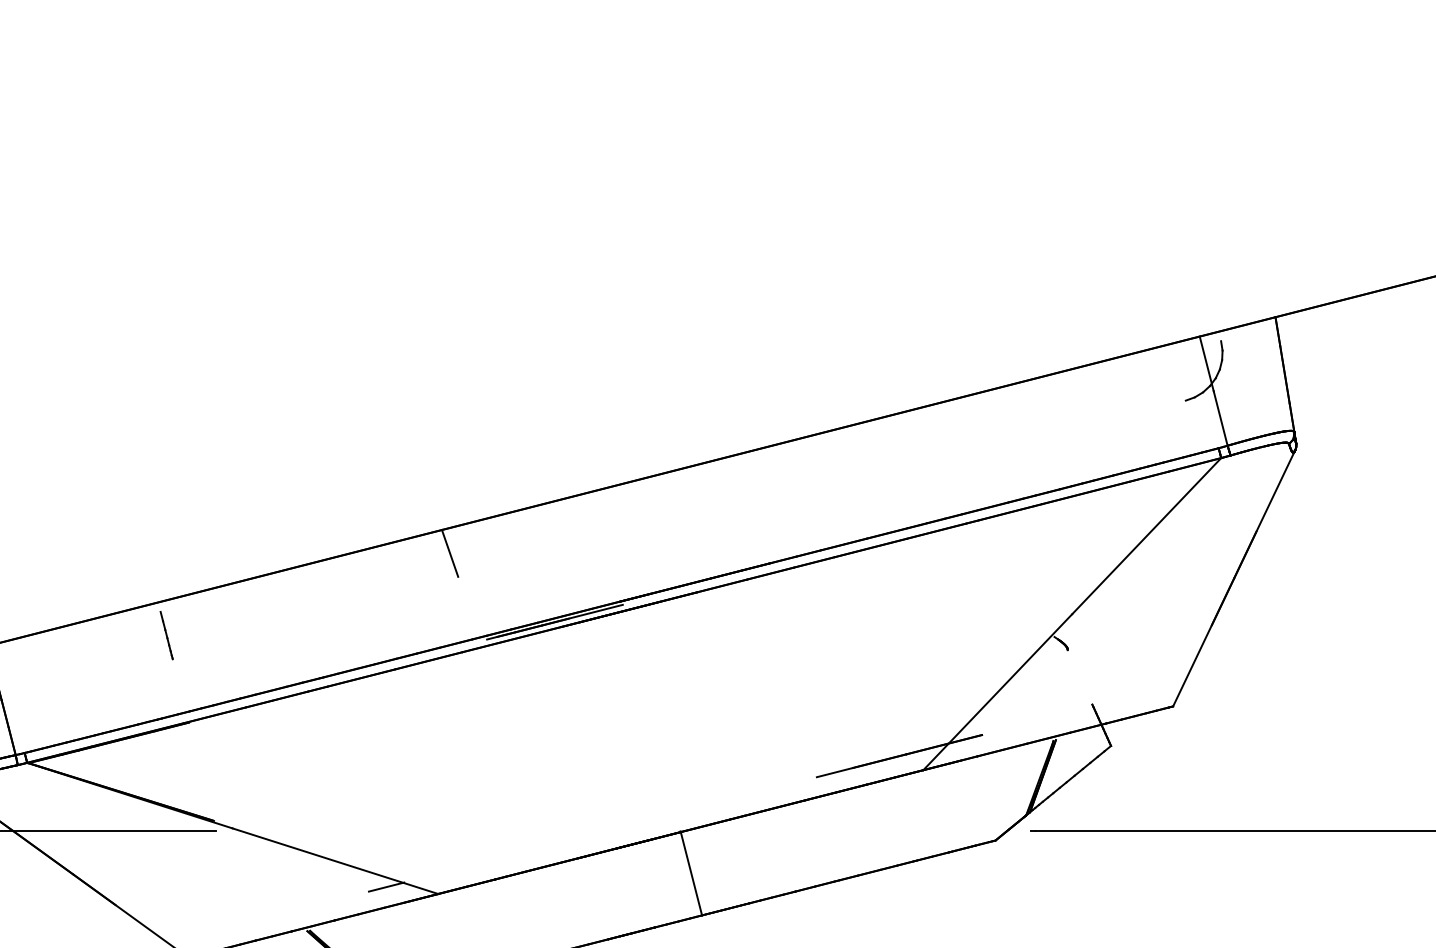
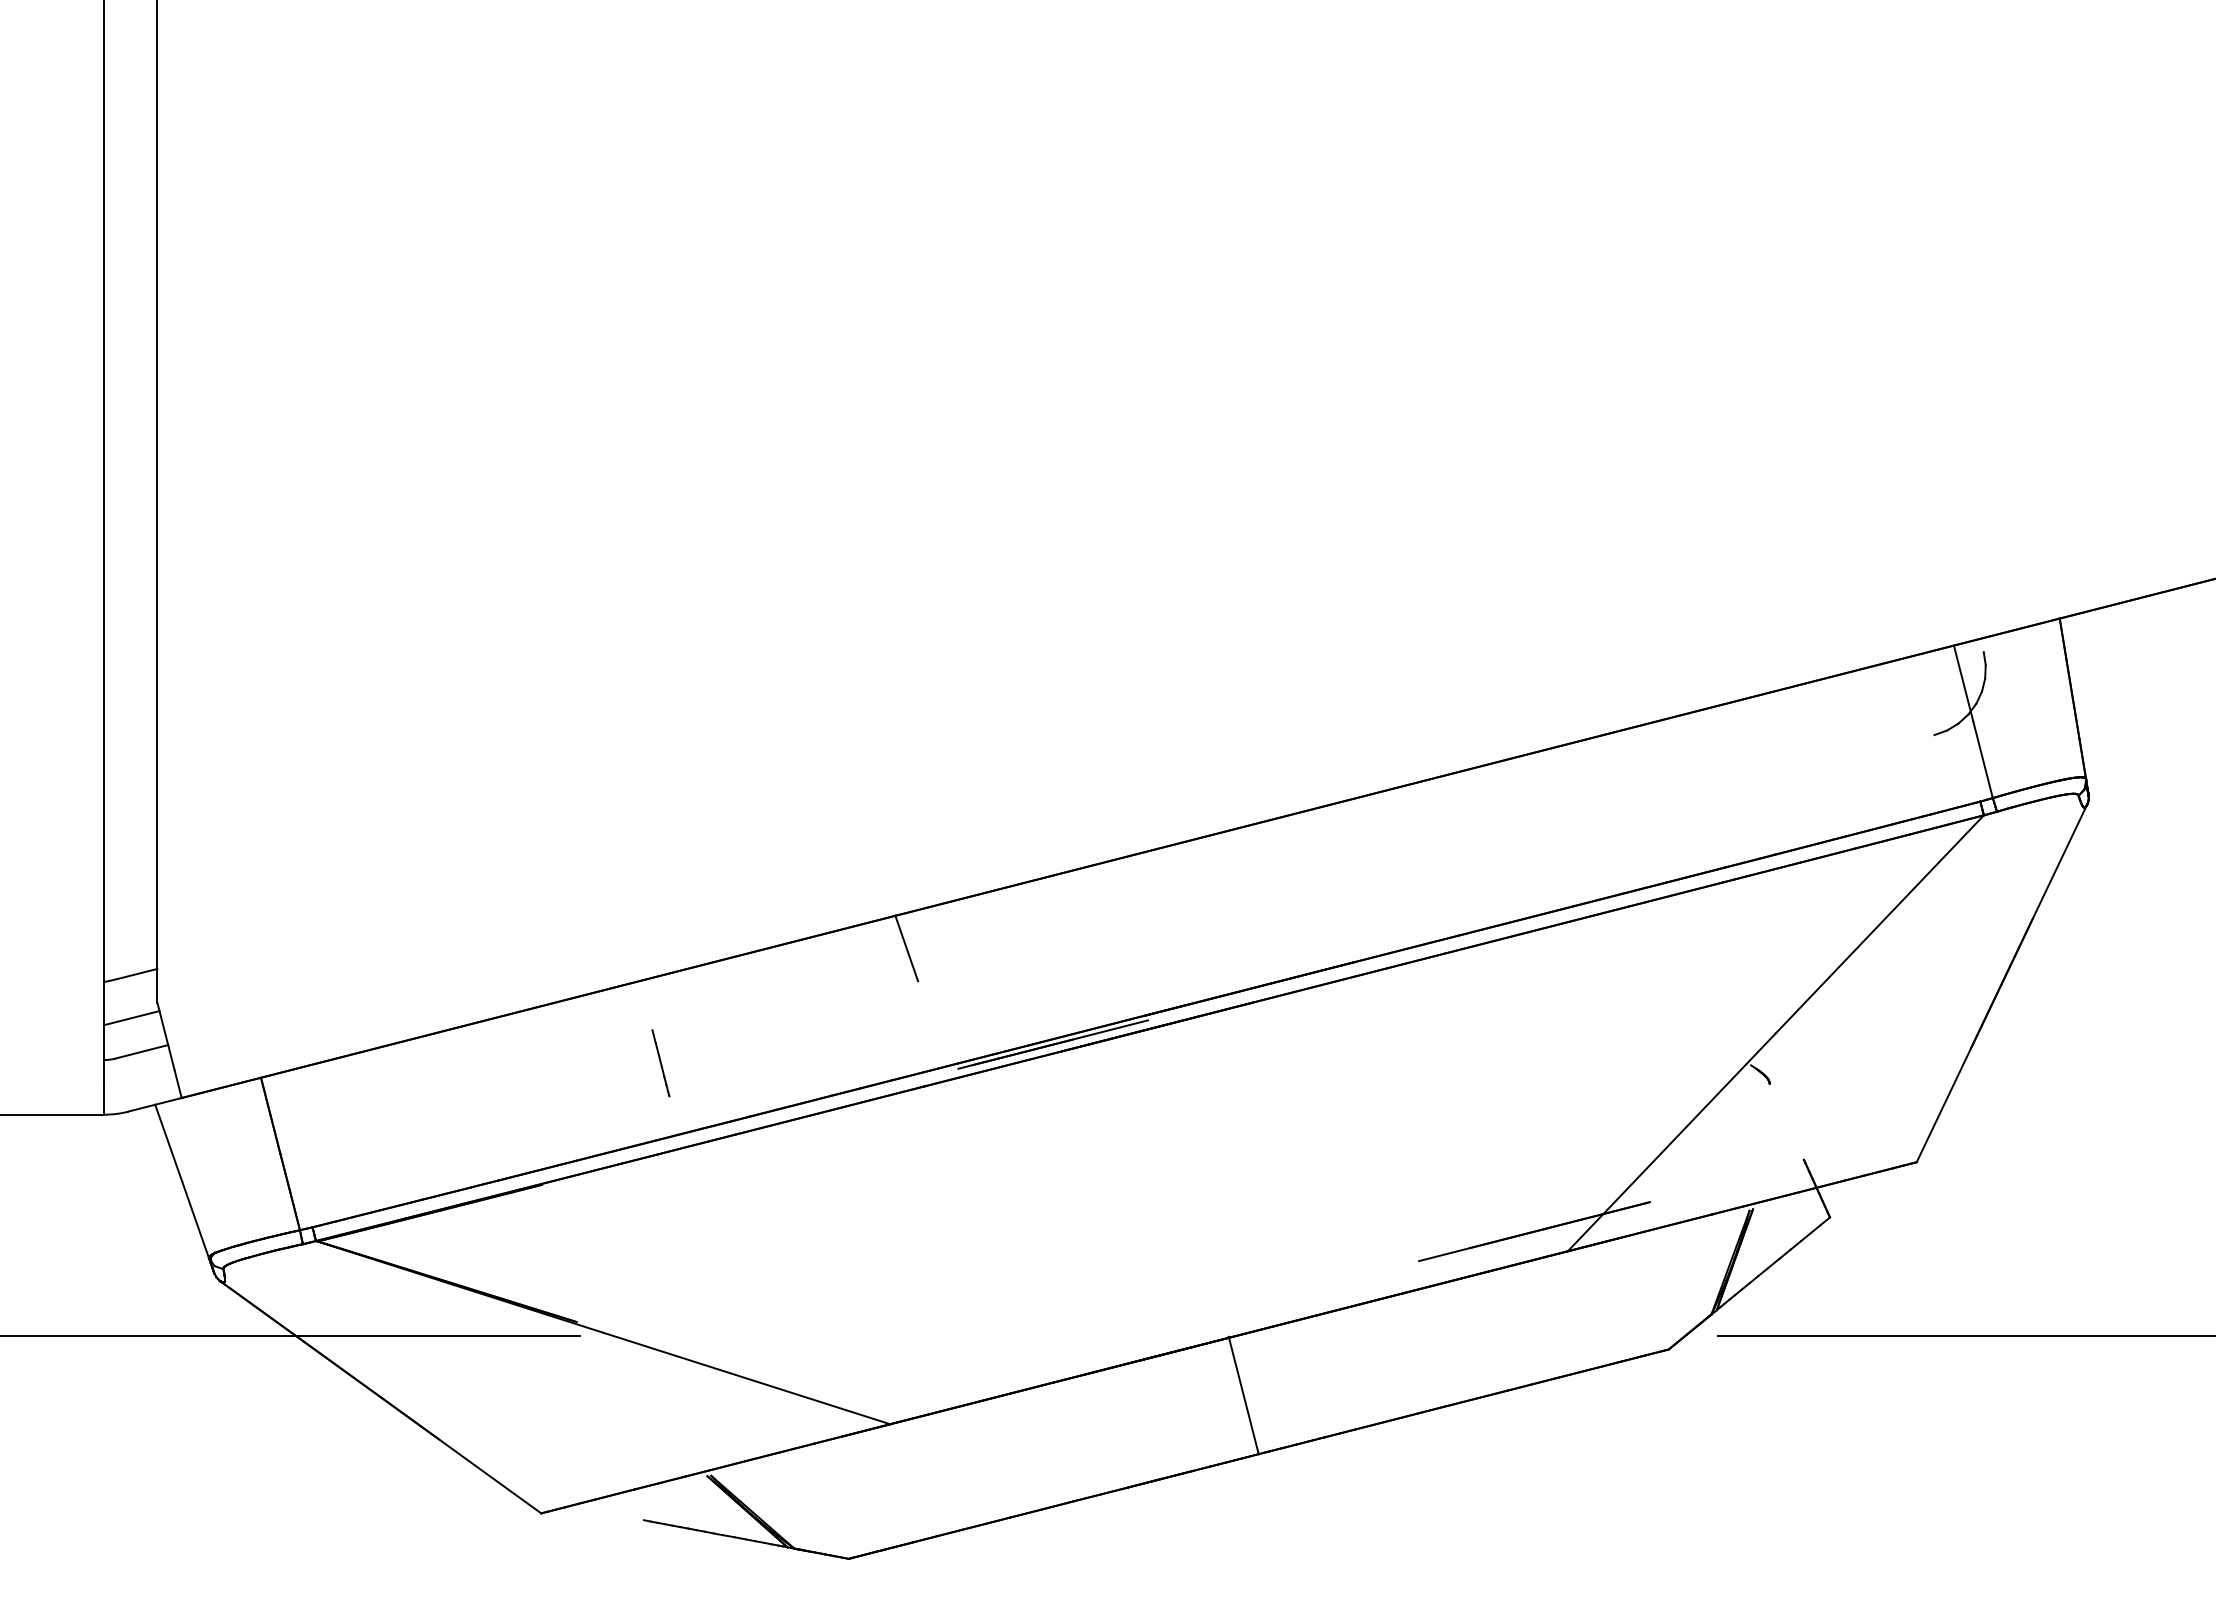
line: (166, 635) -> (660, 1063), moved
line: (386, 887) -> (817, 1414), removed

